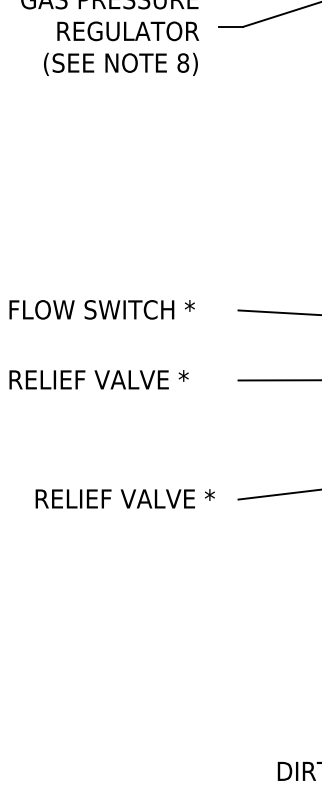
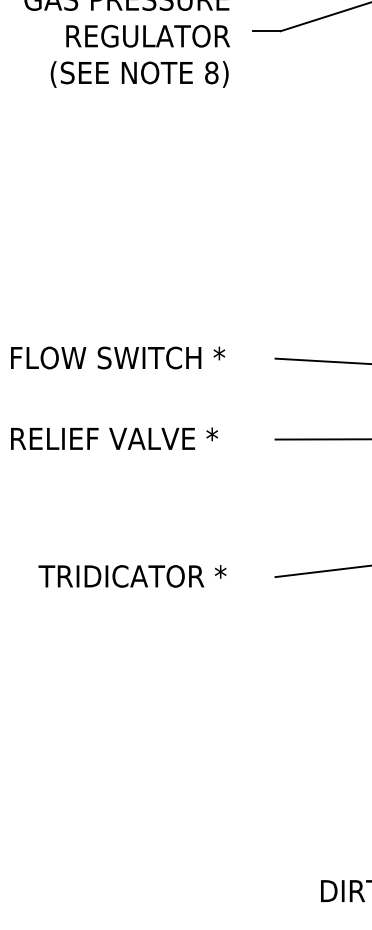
text: (123, 498) -> (142, 575), RELIEF VALVE * -> TRIDICATOR *

